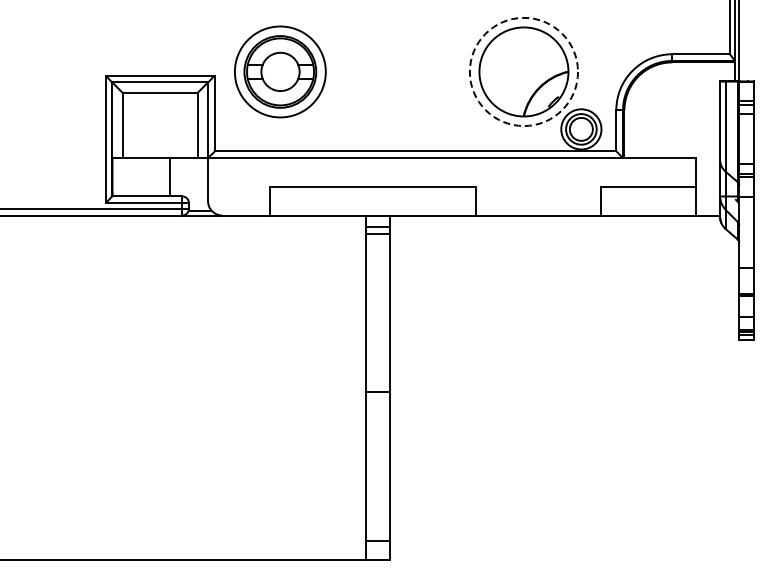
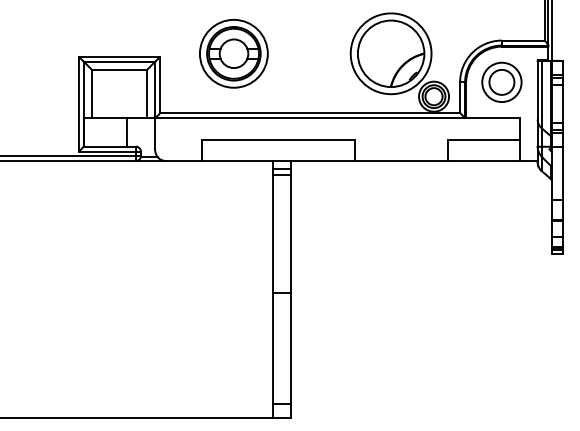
part: (280, 71) -> (233, 53), moved
circle: (523, 71) -> (390, 53), dashed -> solid
part: (672, 110) -> (502, 82), added

